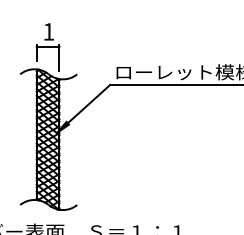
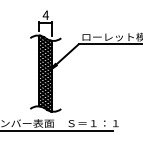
text: (48, 30) -> (45, 14), 1 -> 4

